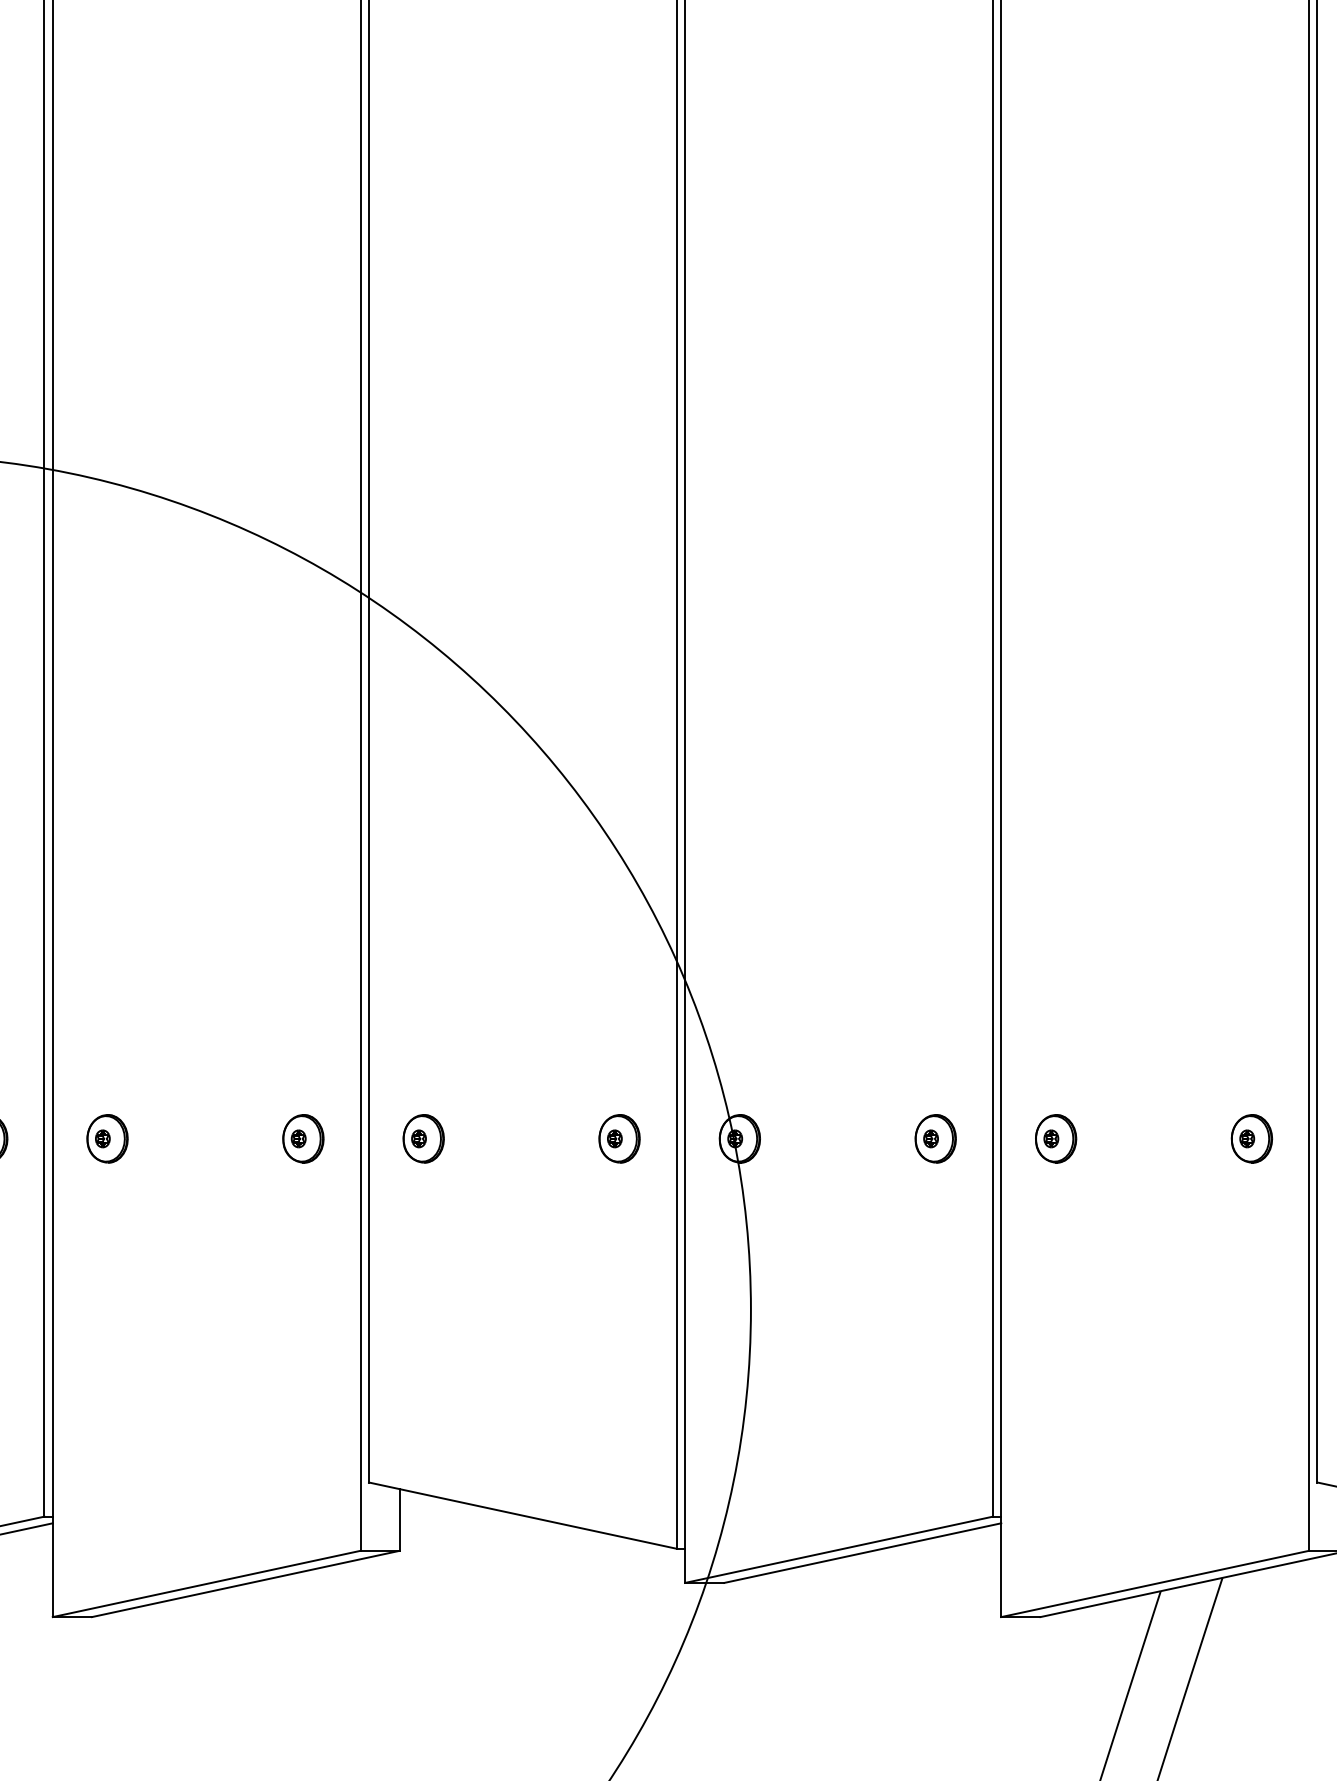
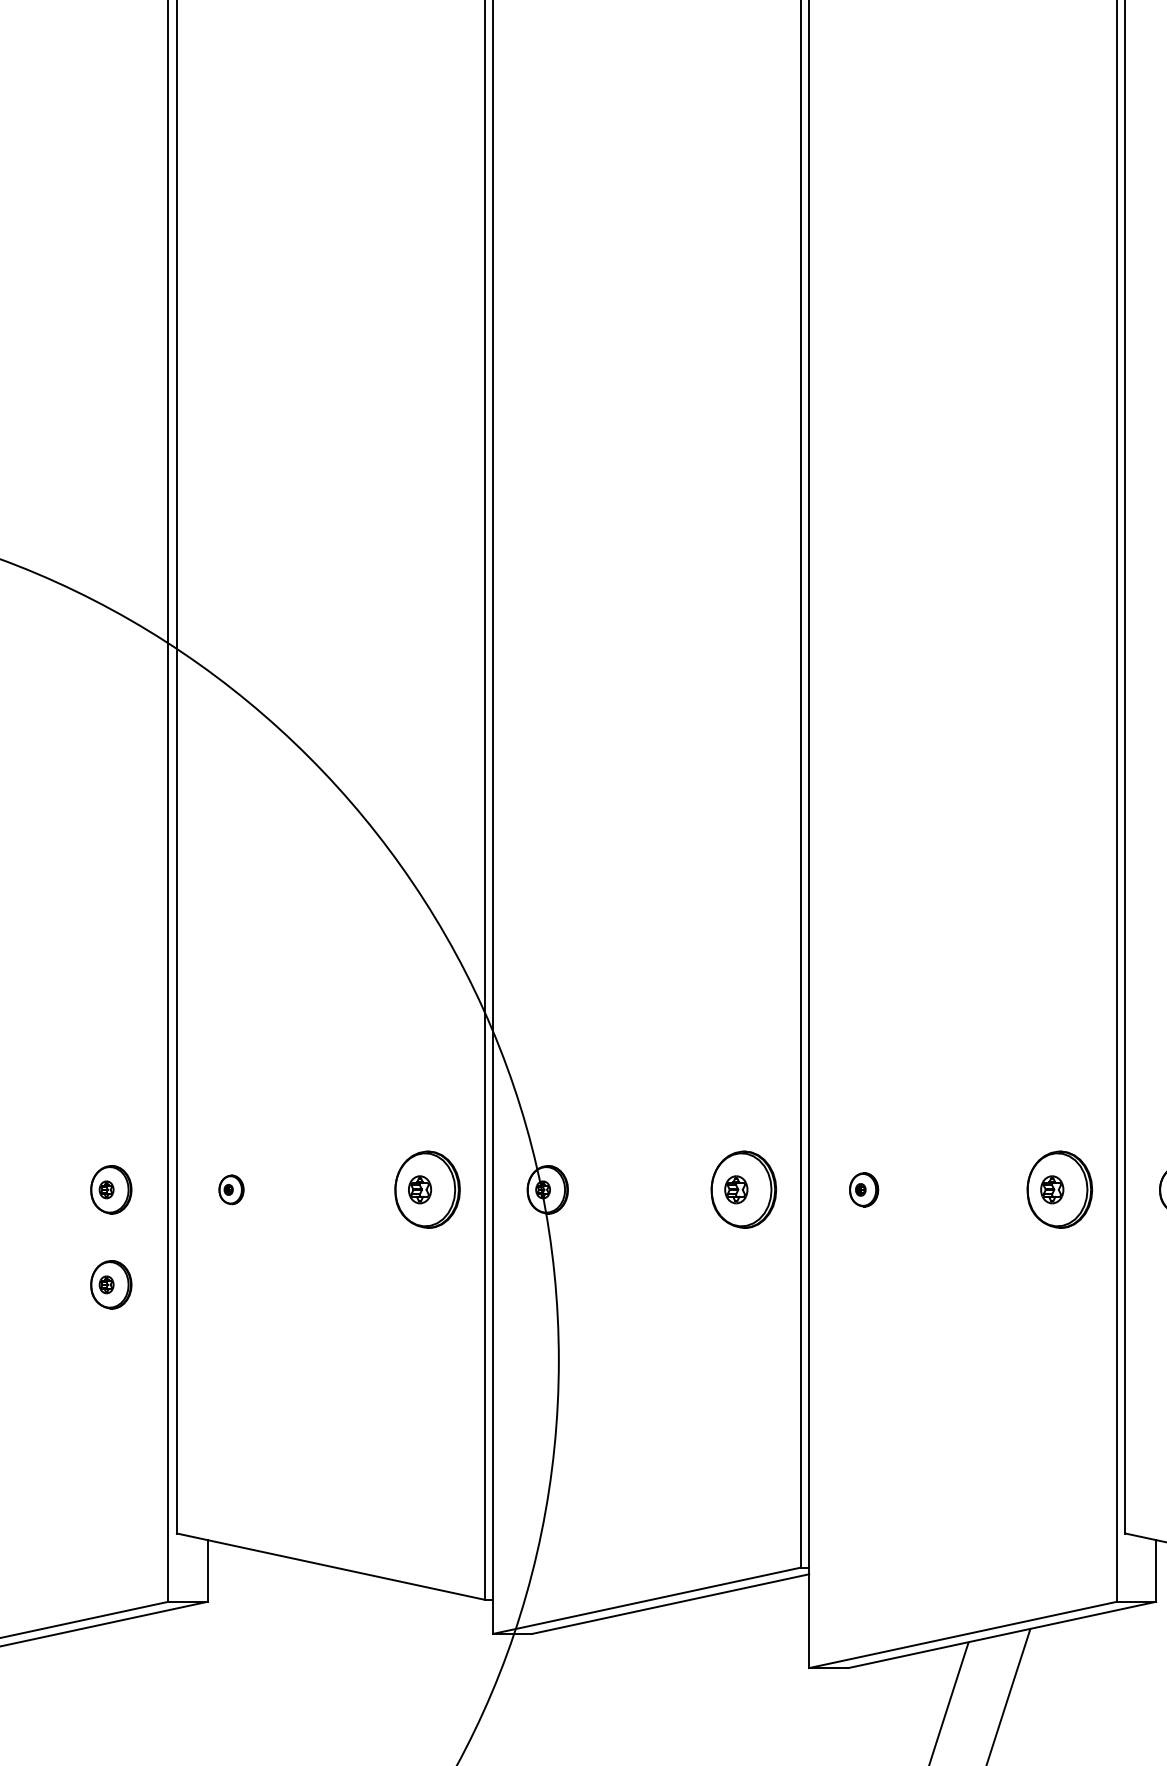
part: (423, 1138) -> (231, 1189), size x0.6
part: (619, 1138) -> (427, 1189), size x1.6
part: (935, 1138) -> (743, 1189), size x1.6
part: (1056, 1138) -> (864, 1189), size x0.7
part: (1251, 1138) -> (1059, 1189), size x1.6
part: (303, 1233) -> (111, 1284), added

